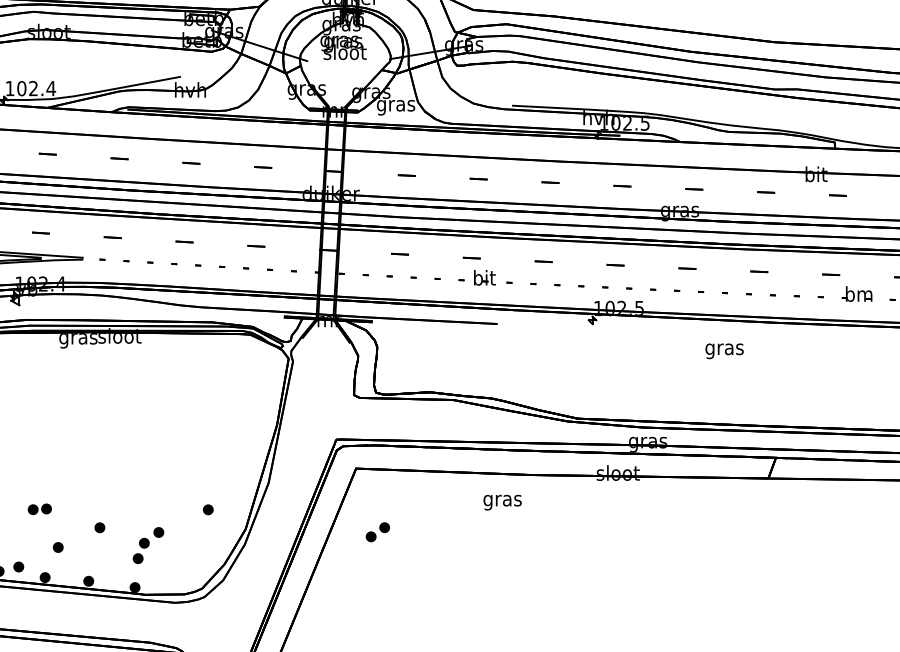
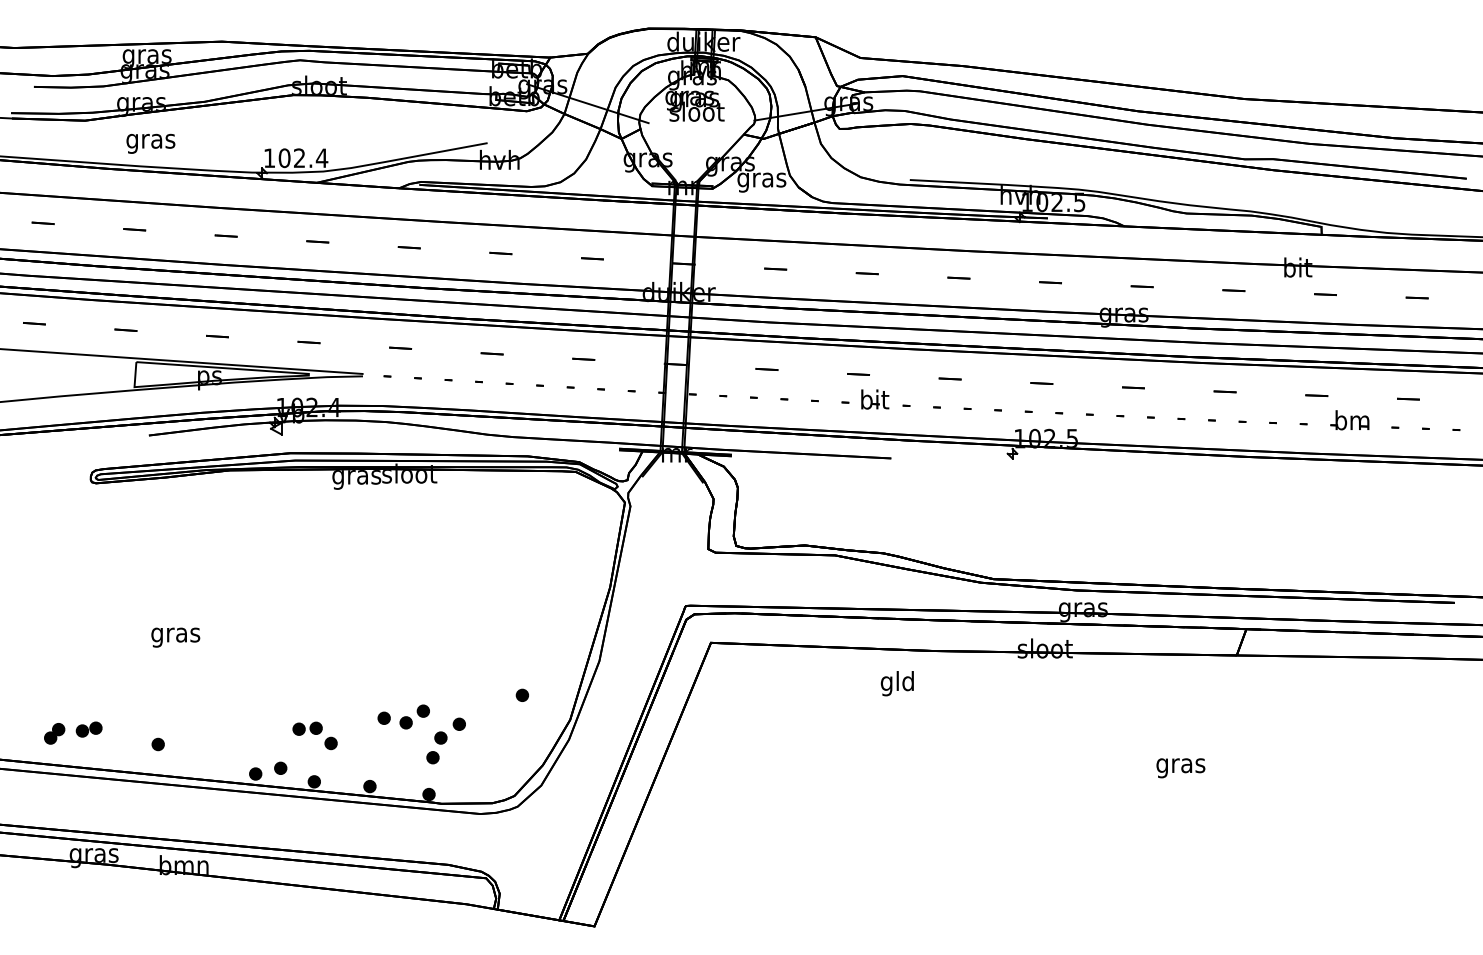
text: (724, 351) -> (1180, 768), moved
text: (502, 500) -> (897, 683), gras -> gld
part: (39, 509) -> (307, 728), moved
part: (377, 531) -> (414, 716), moved

